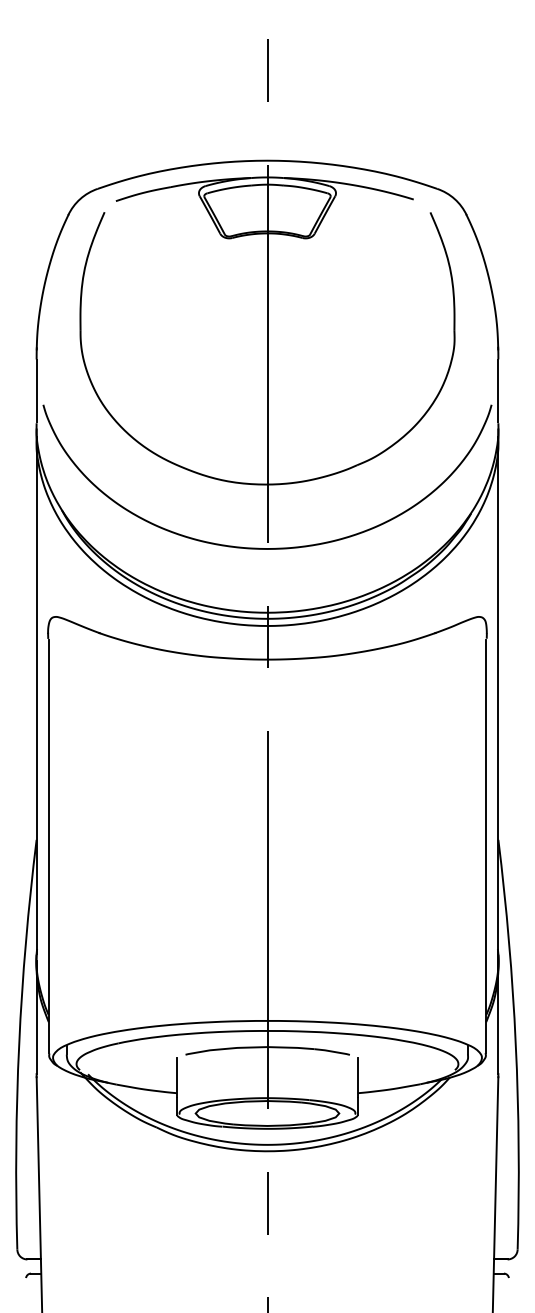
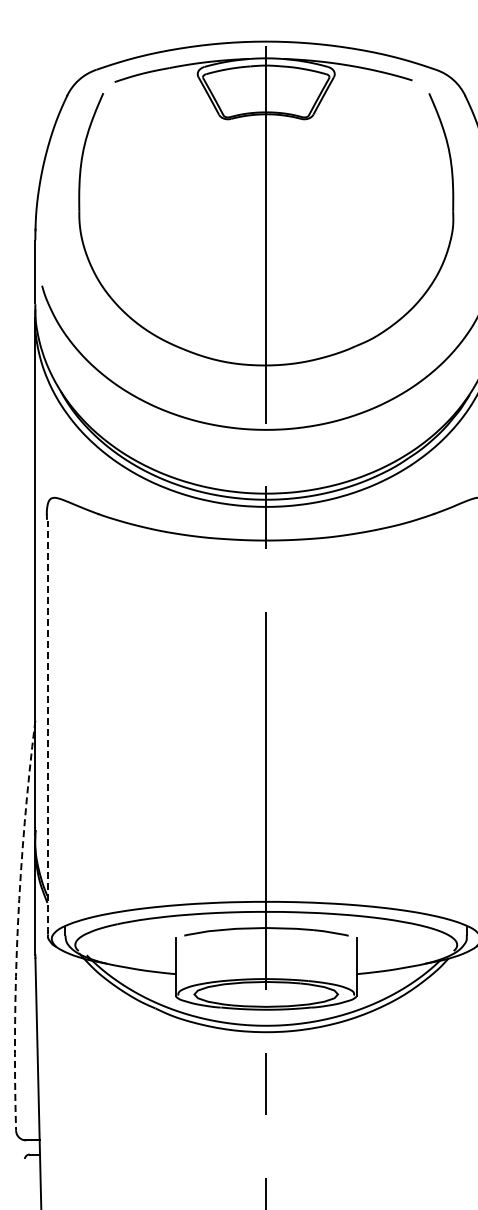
line: (49, 846) -> (48, 727), solid -> dashed
arc: (19, 1044) -> (18, 925), solid -> dashed

